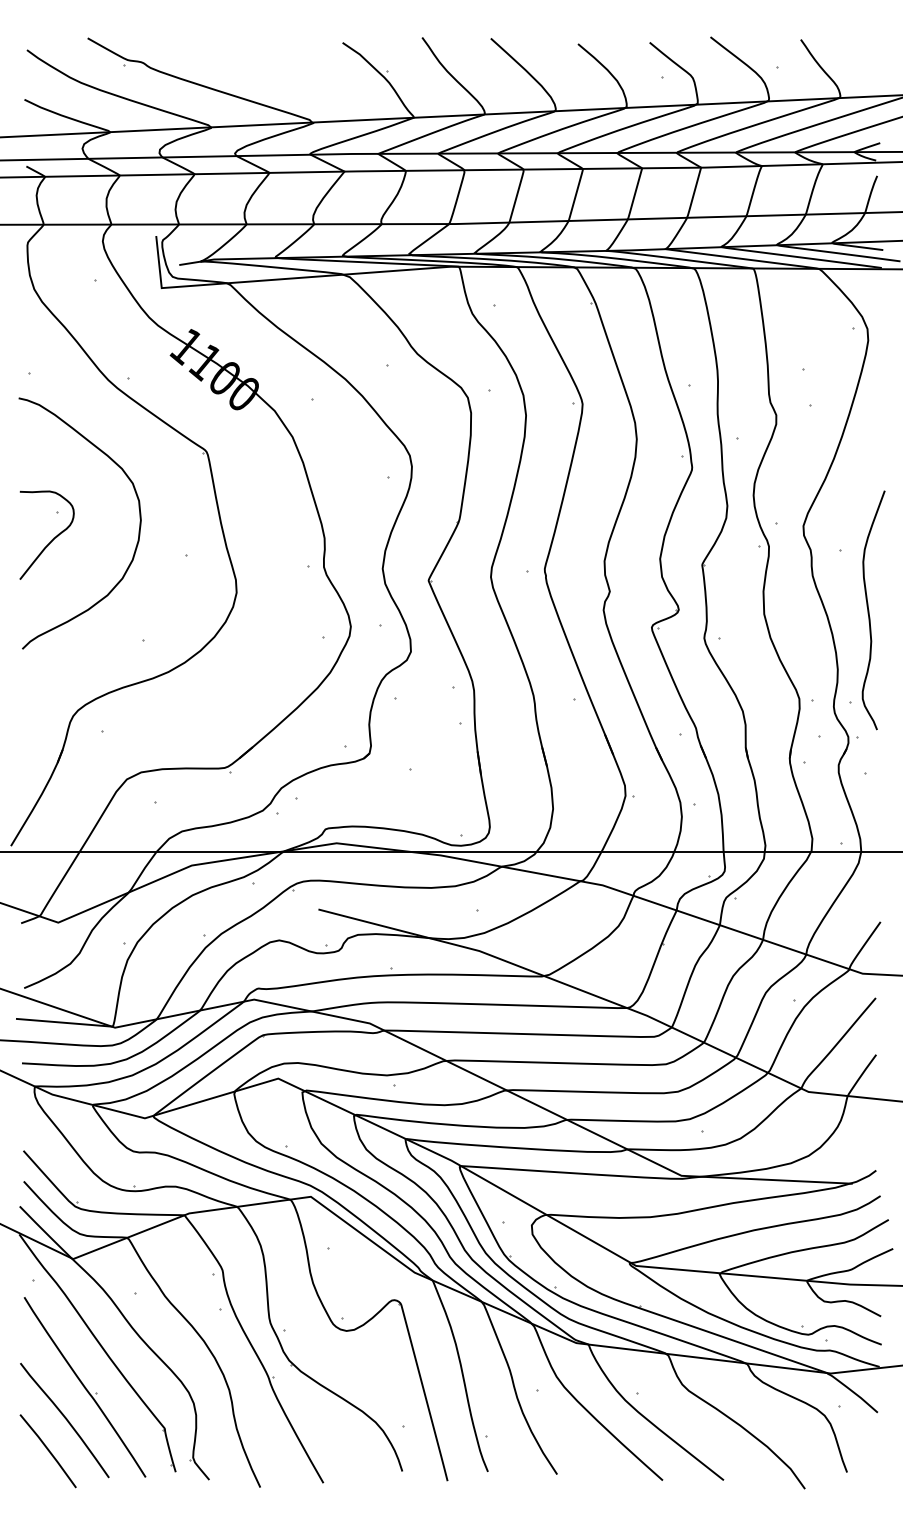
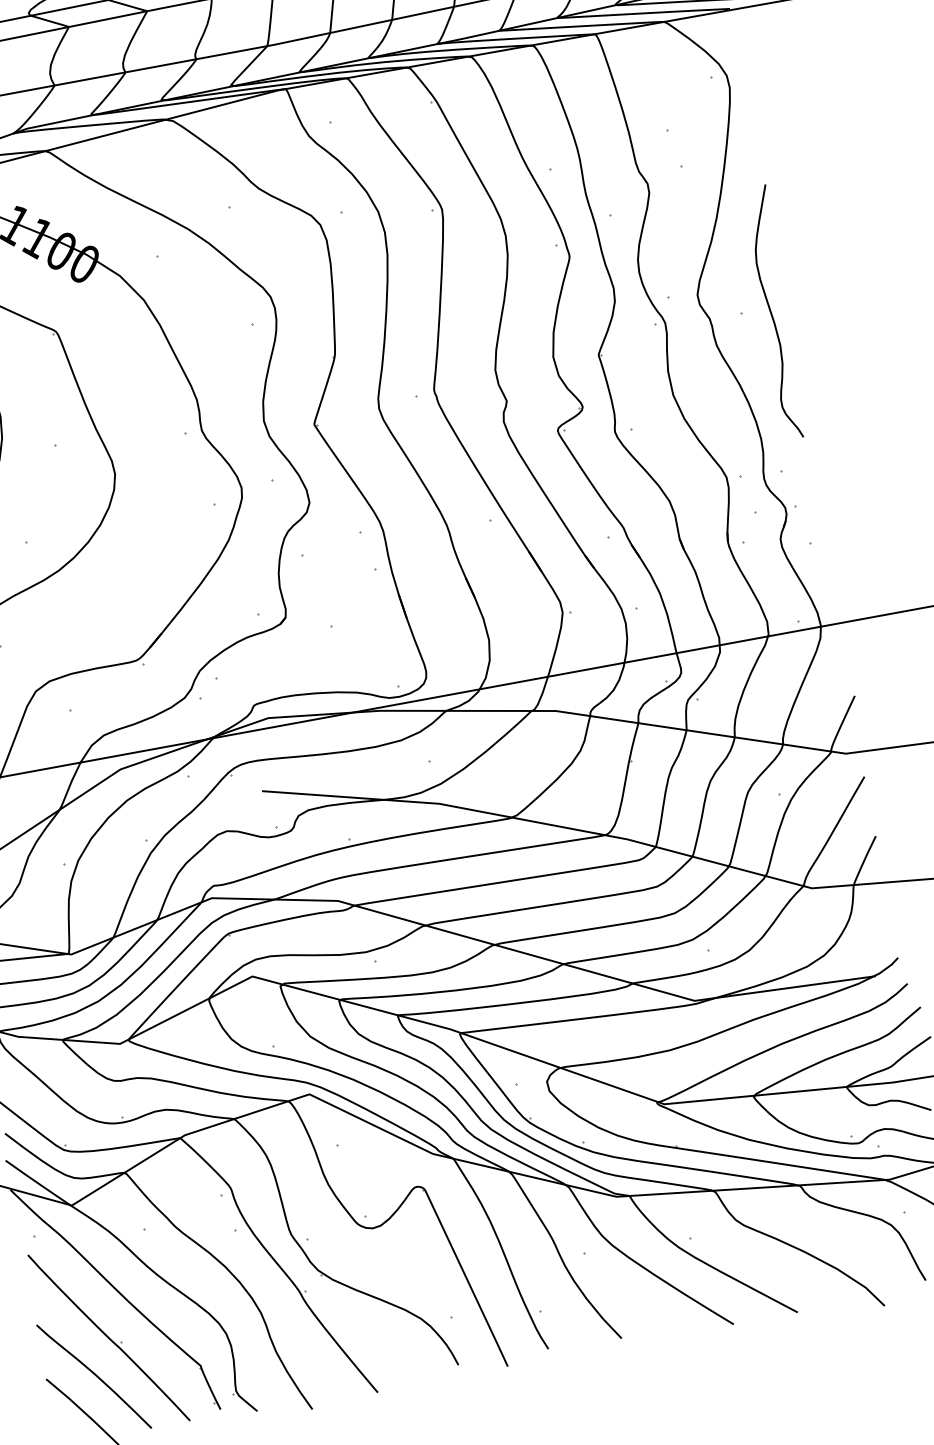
curve: (869, 610) -> (772, 313), moved

